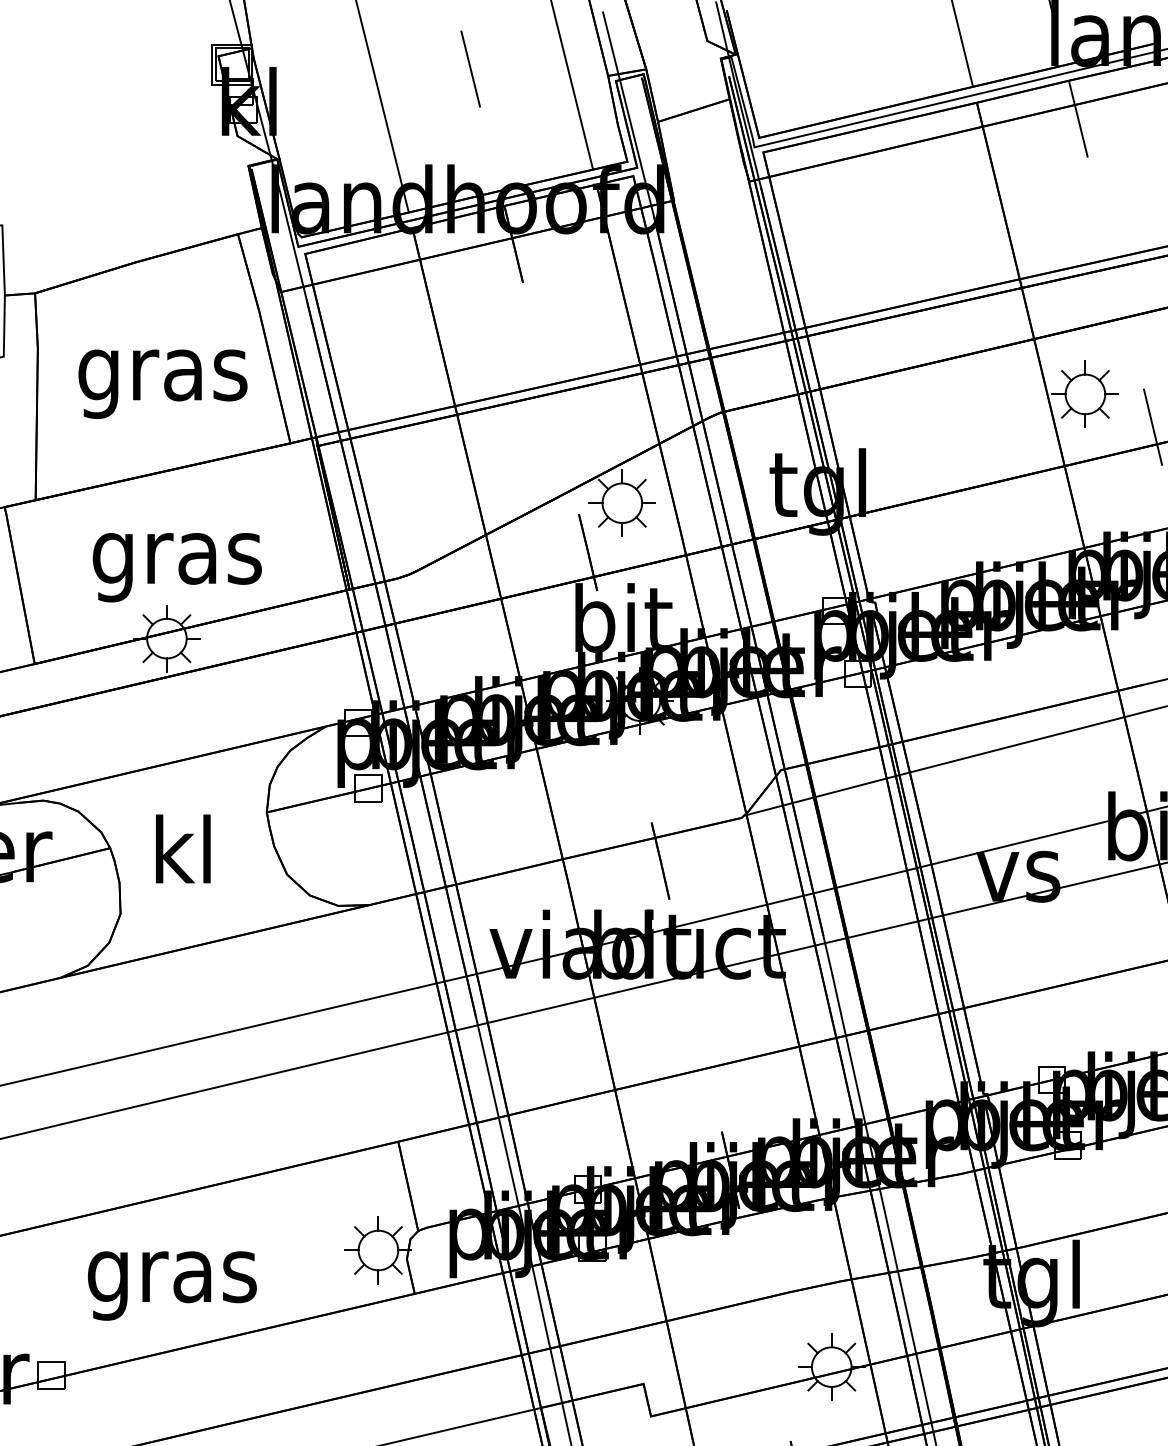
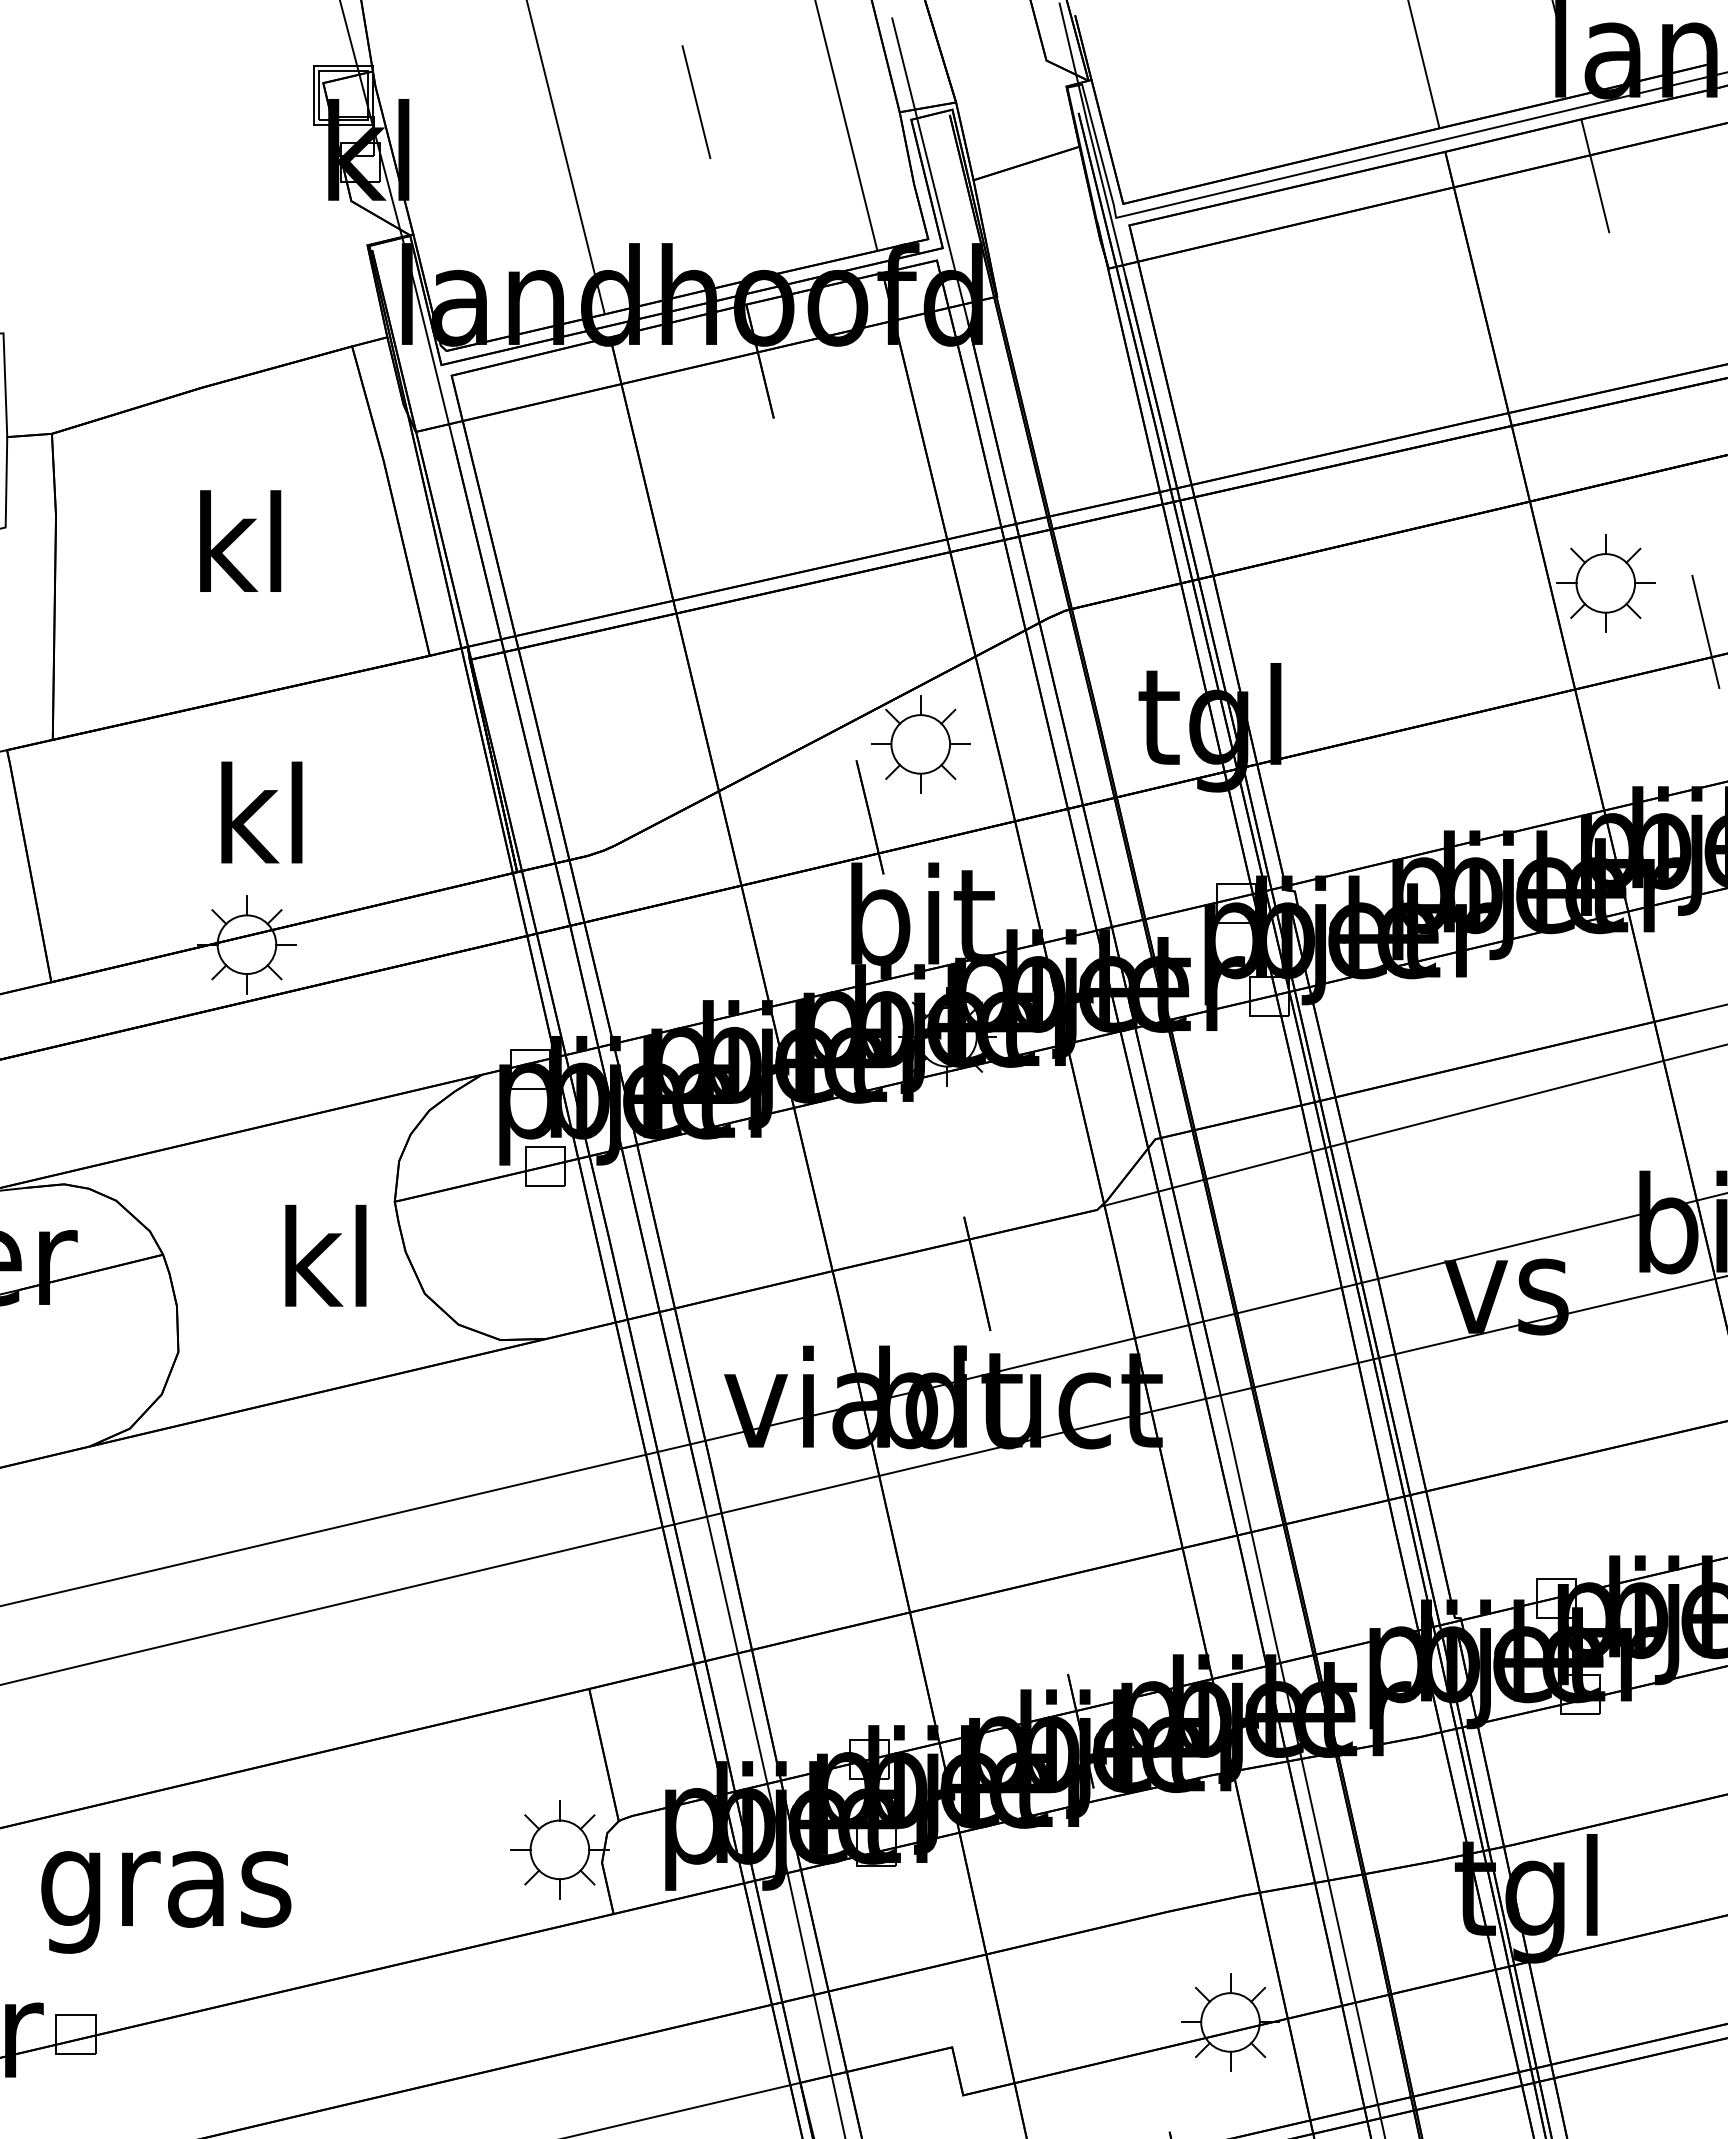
text: (162, 374) -> (240, 553), gras -> kl
text: (176, 558) -> (261, 826), gras -> kl
text: (183, 848) -> (326, 1255), moved
text: (171, 1285) -> (164, 1901), moved

